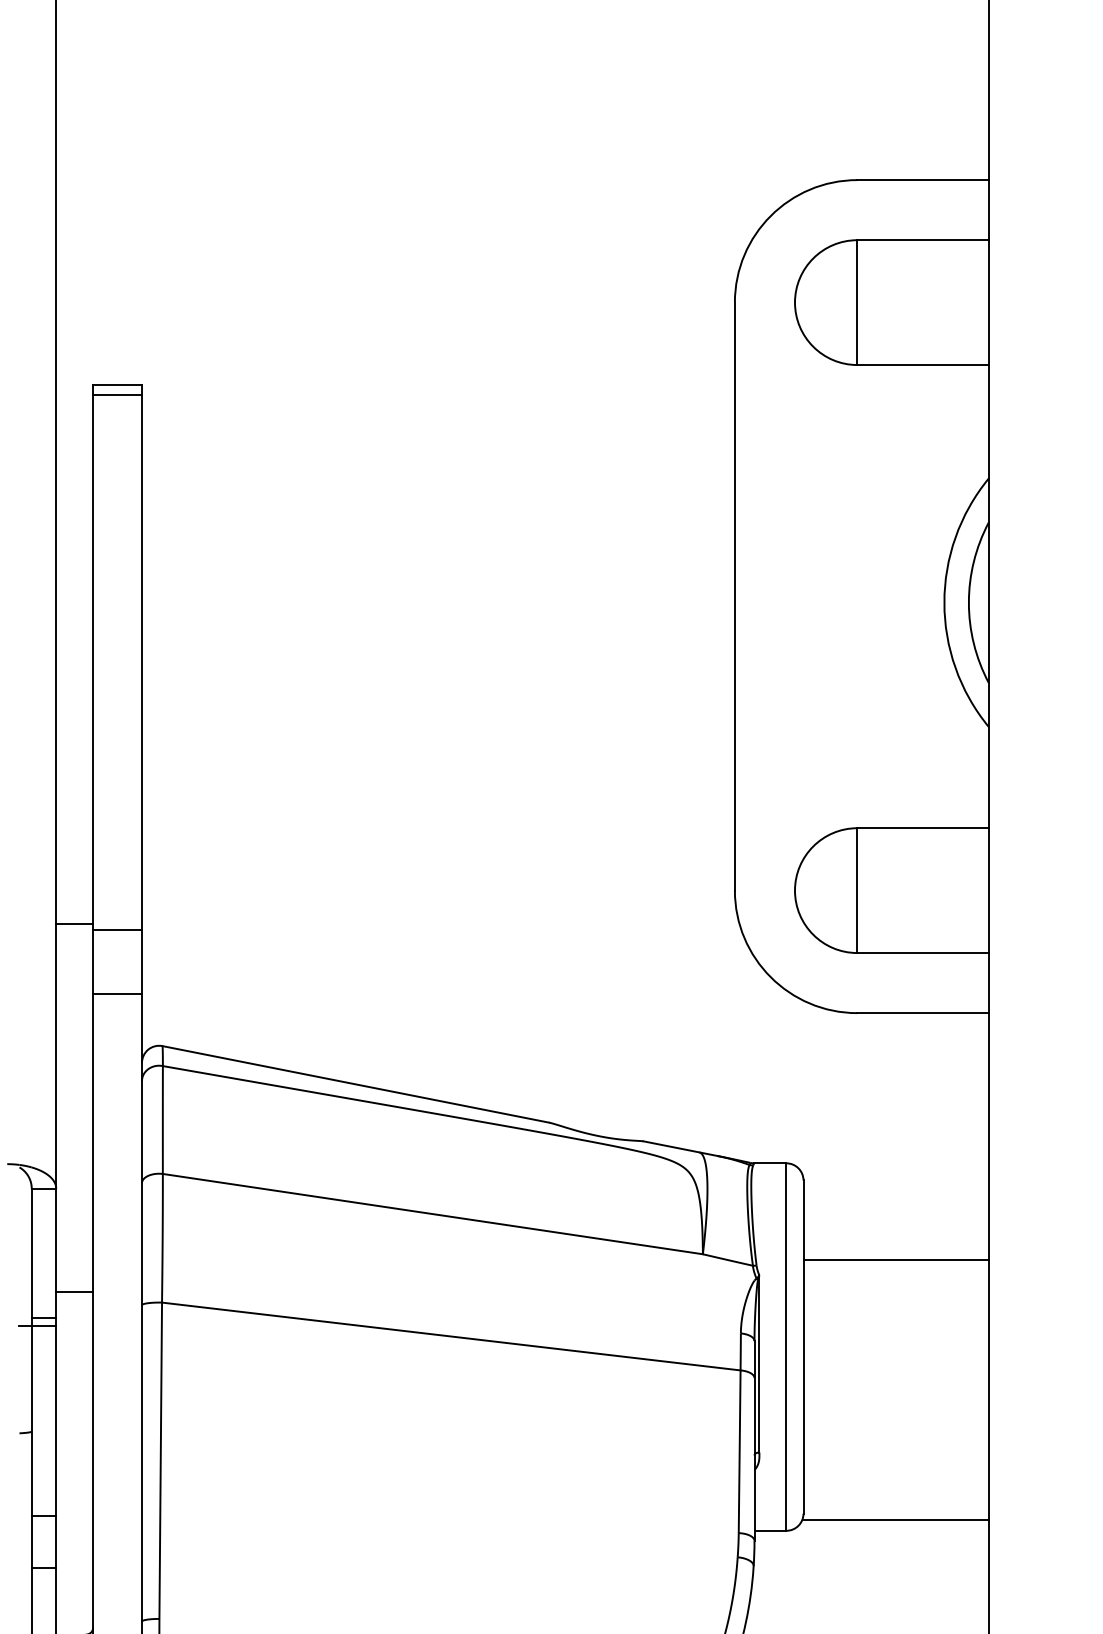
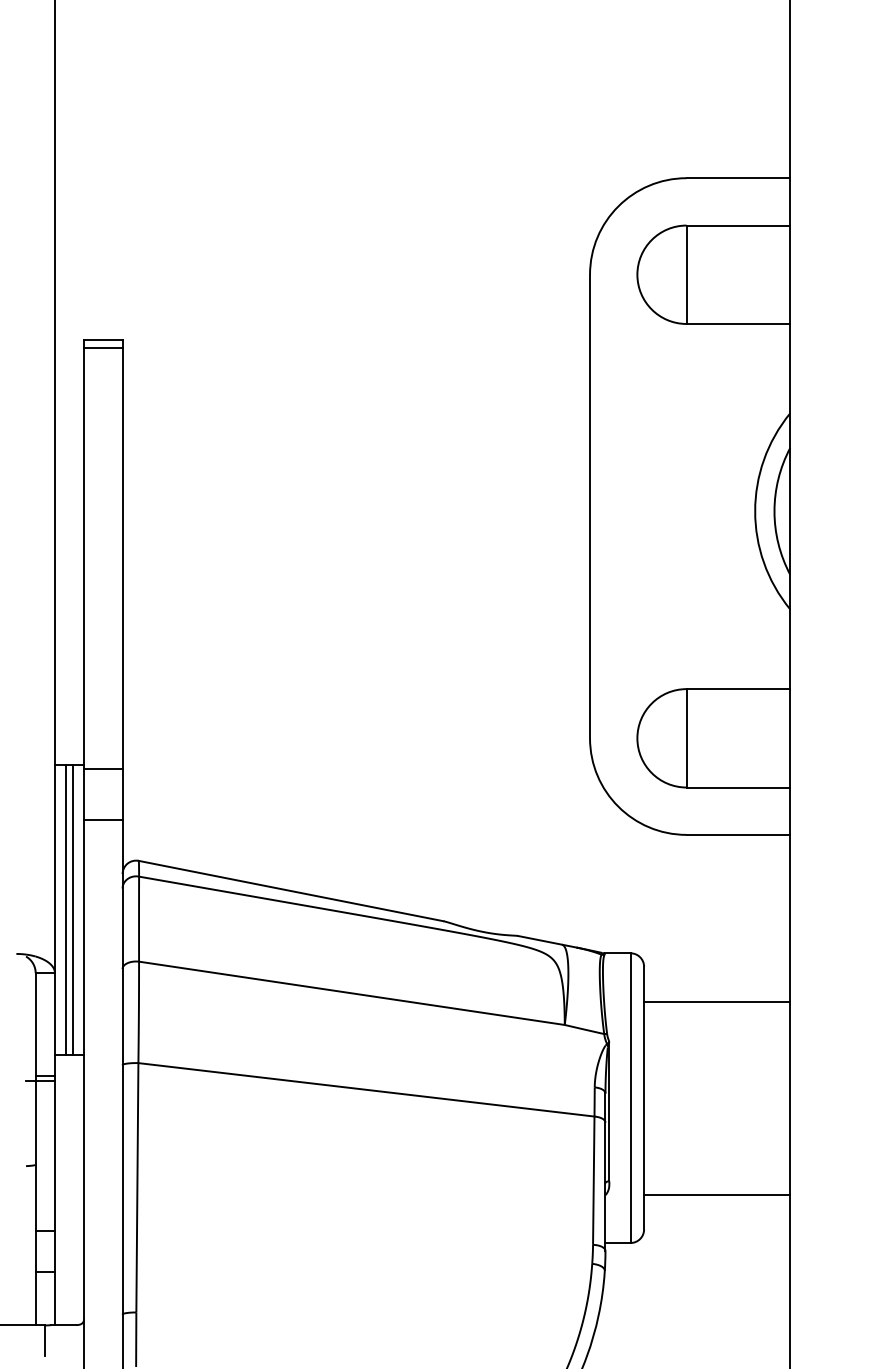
line: (70, 1107) -> (66, 909), added
line: (78, 1107) -> (72, 909), added
line: (896, 1259) -> (717, 1001), moved
line: (896, 1520) -> (717, 1194), moved

